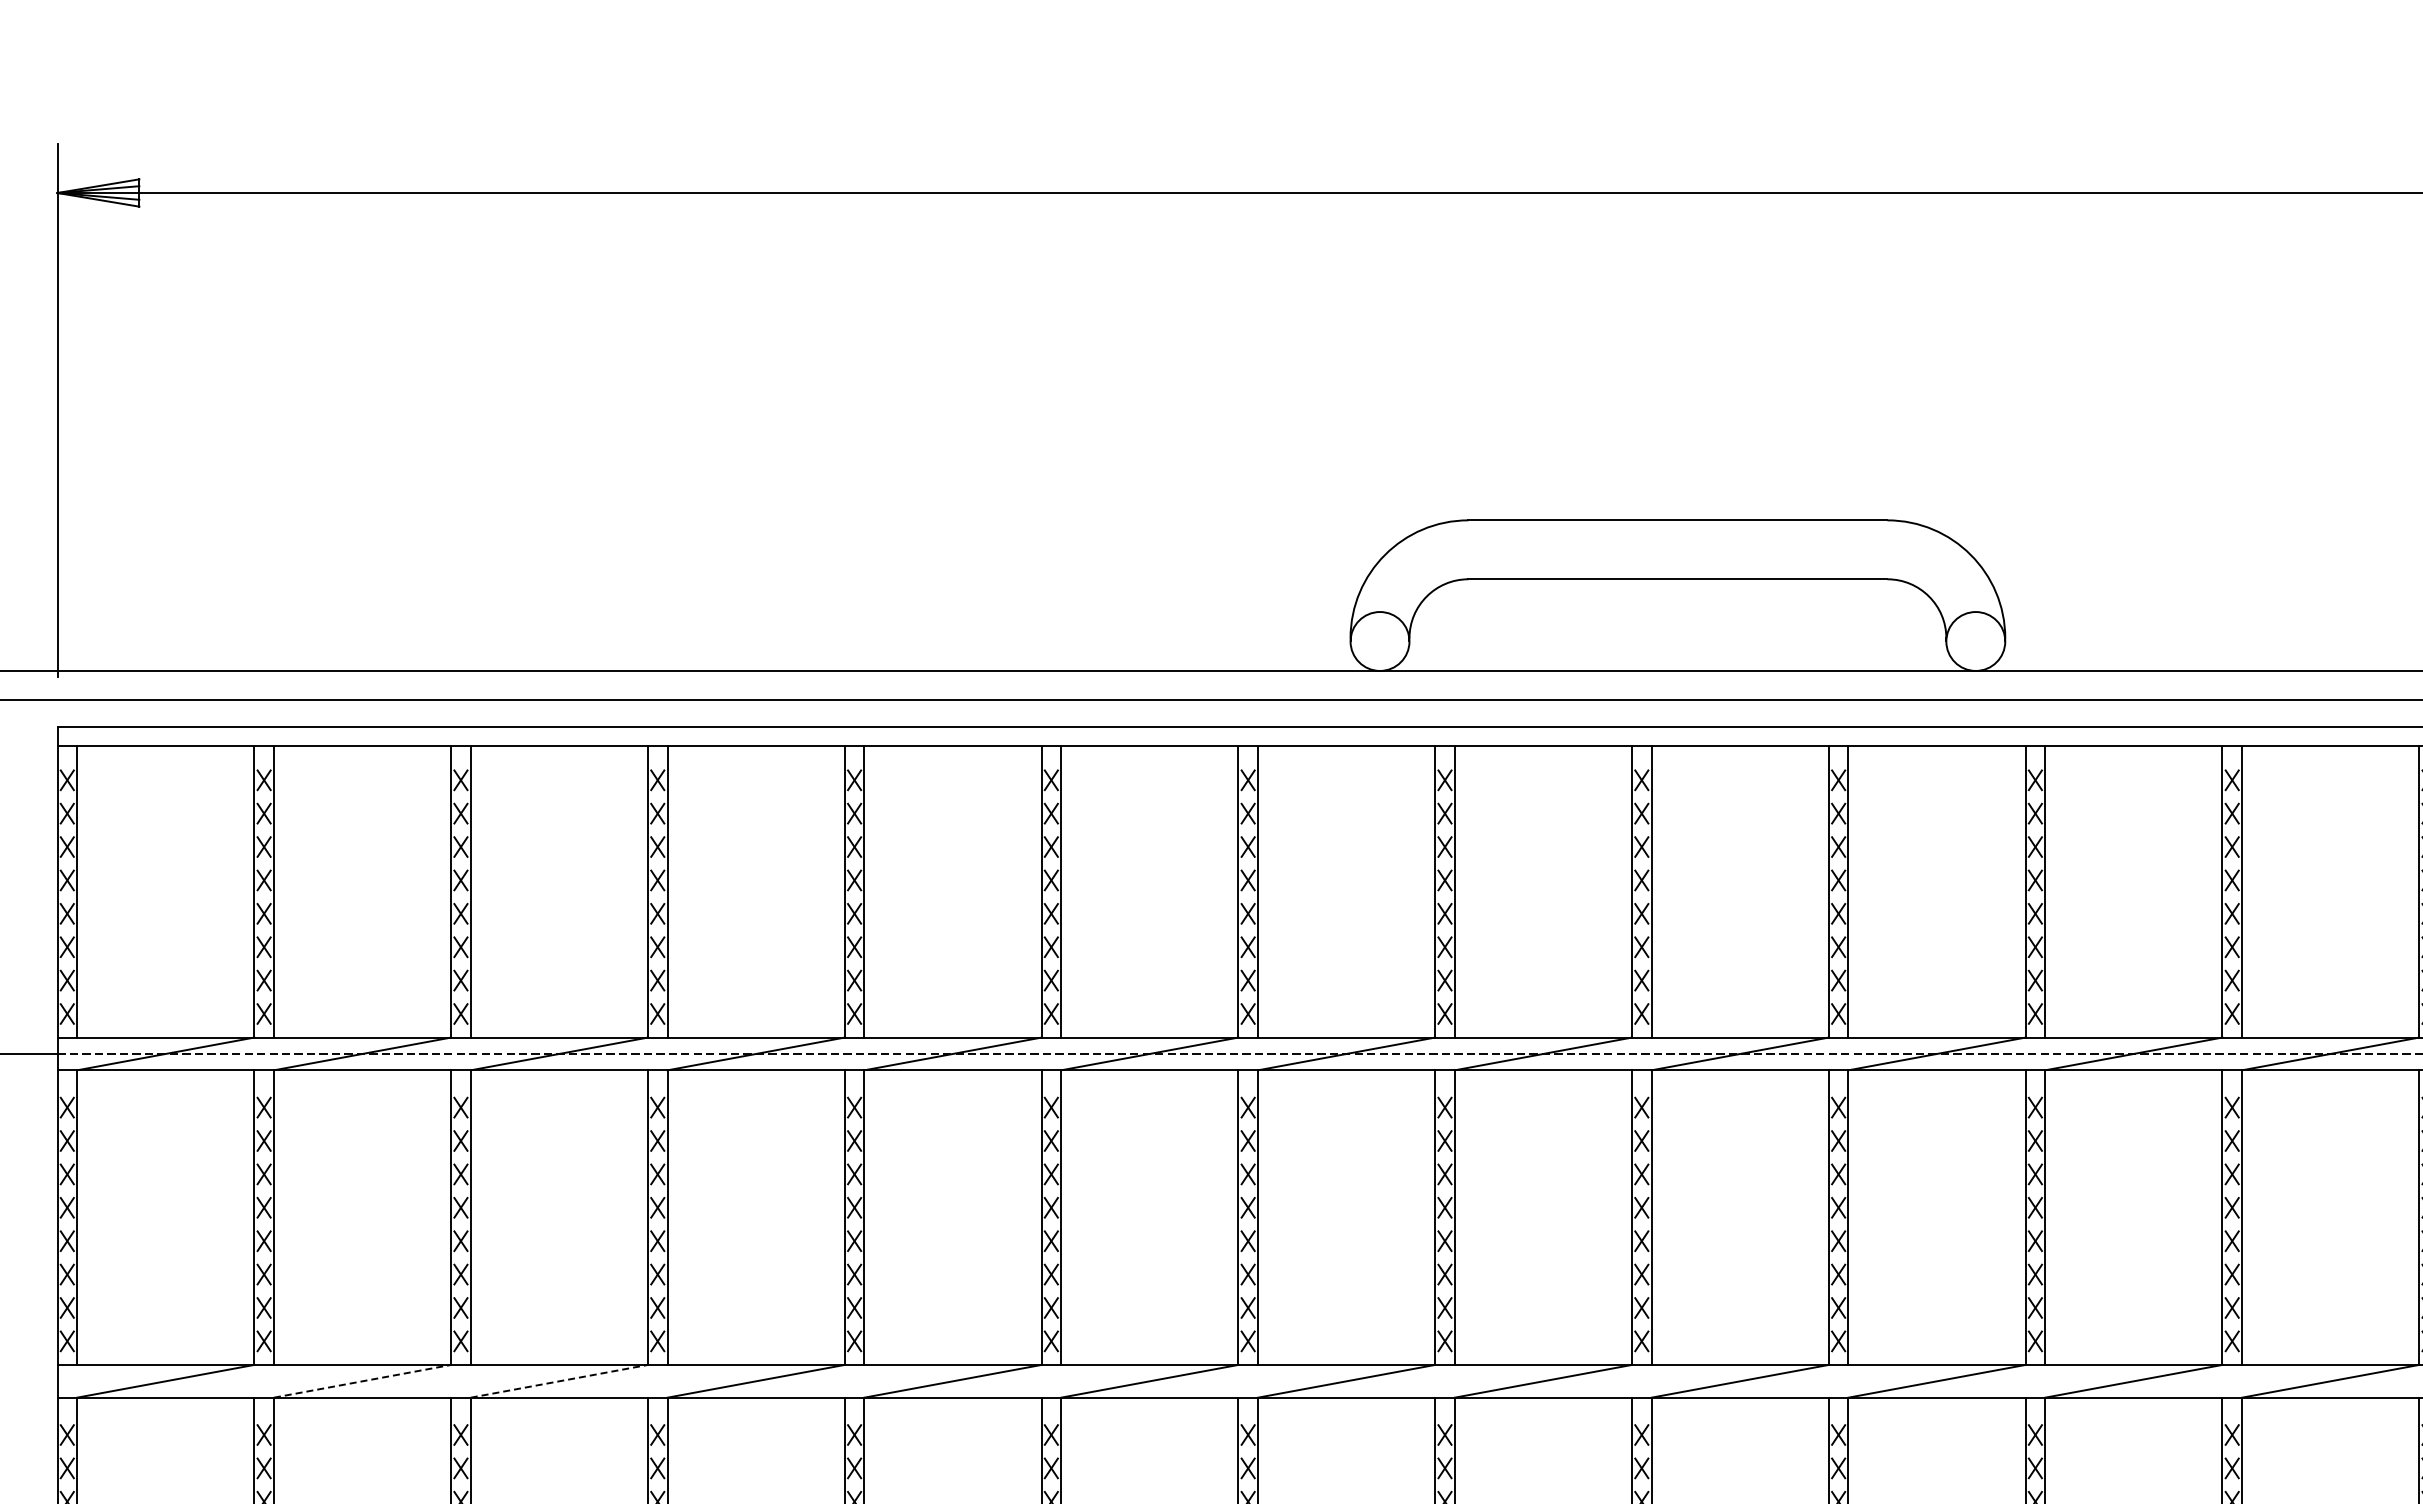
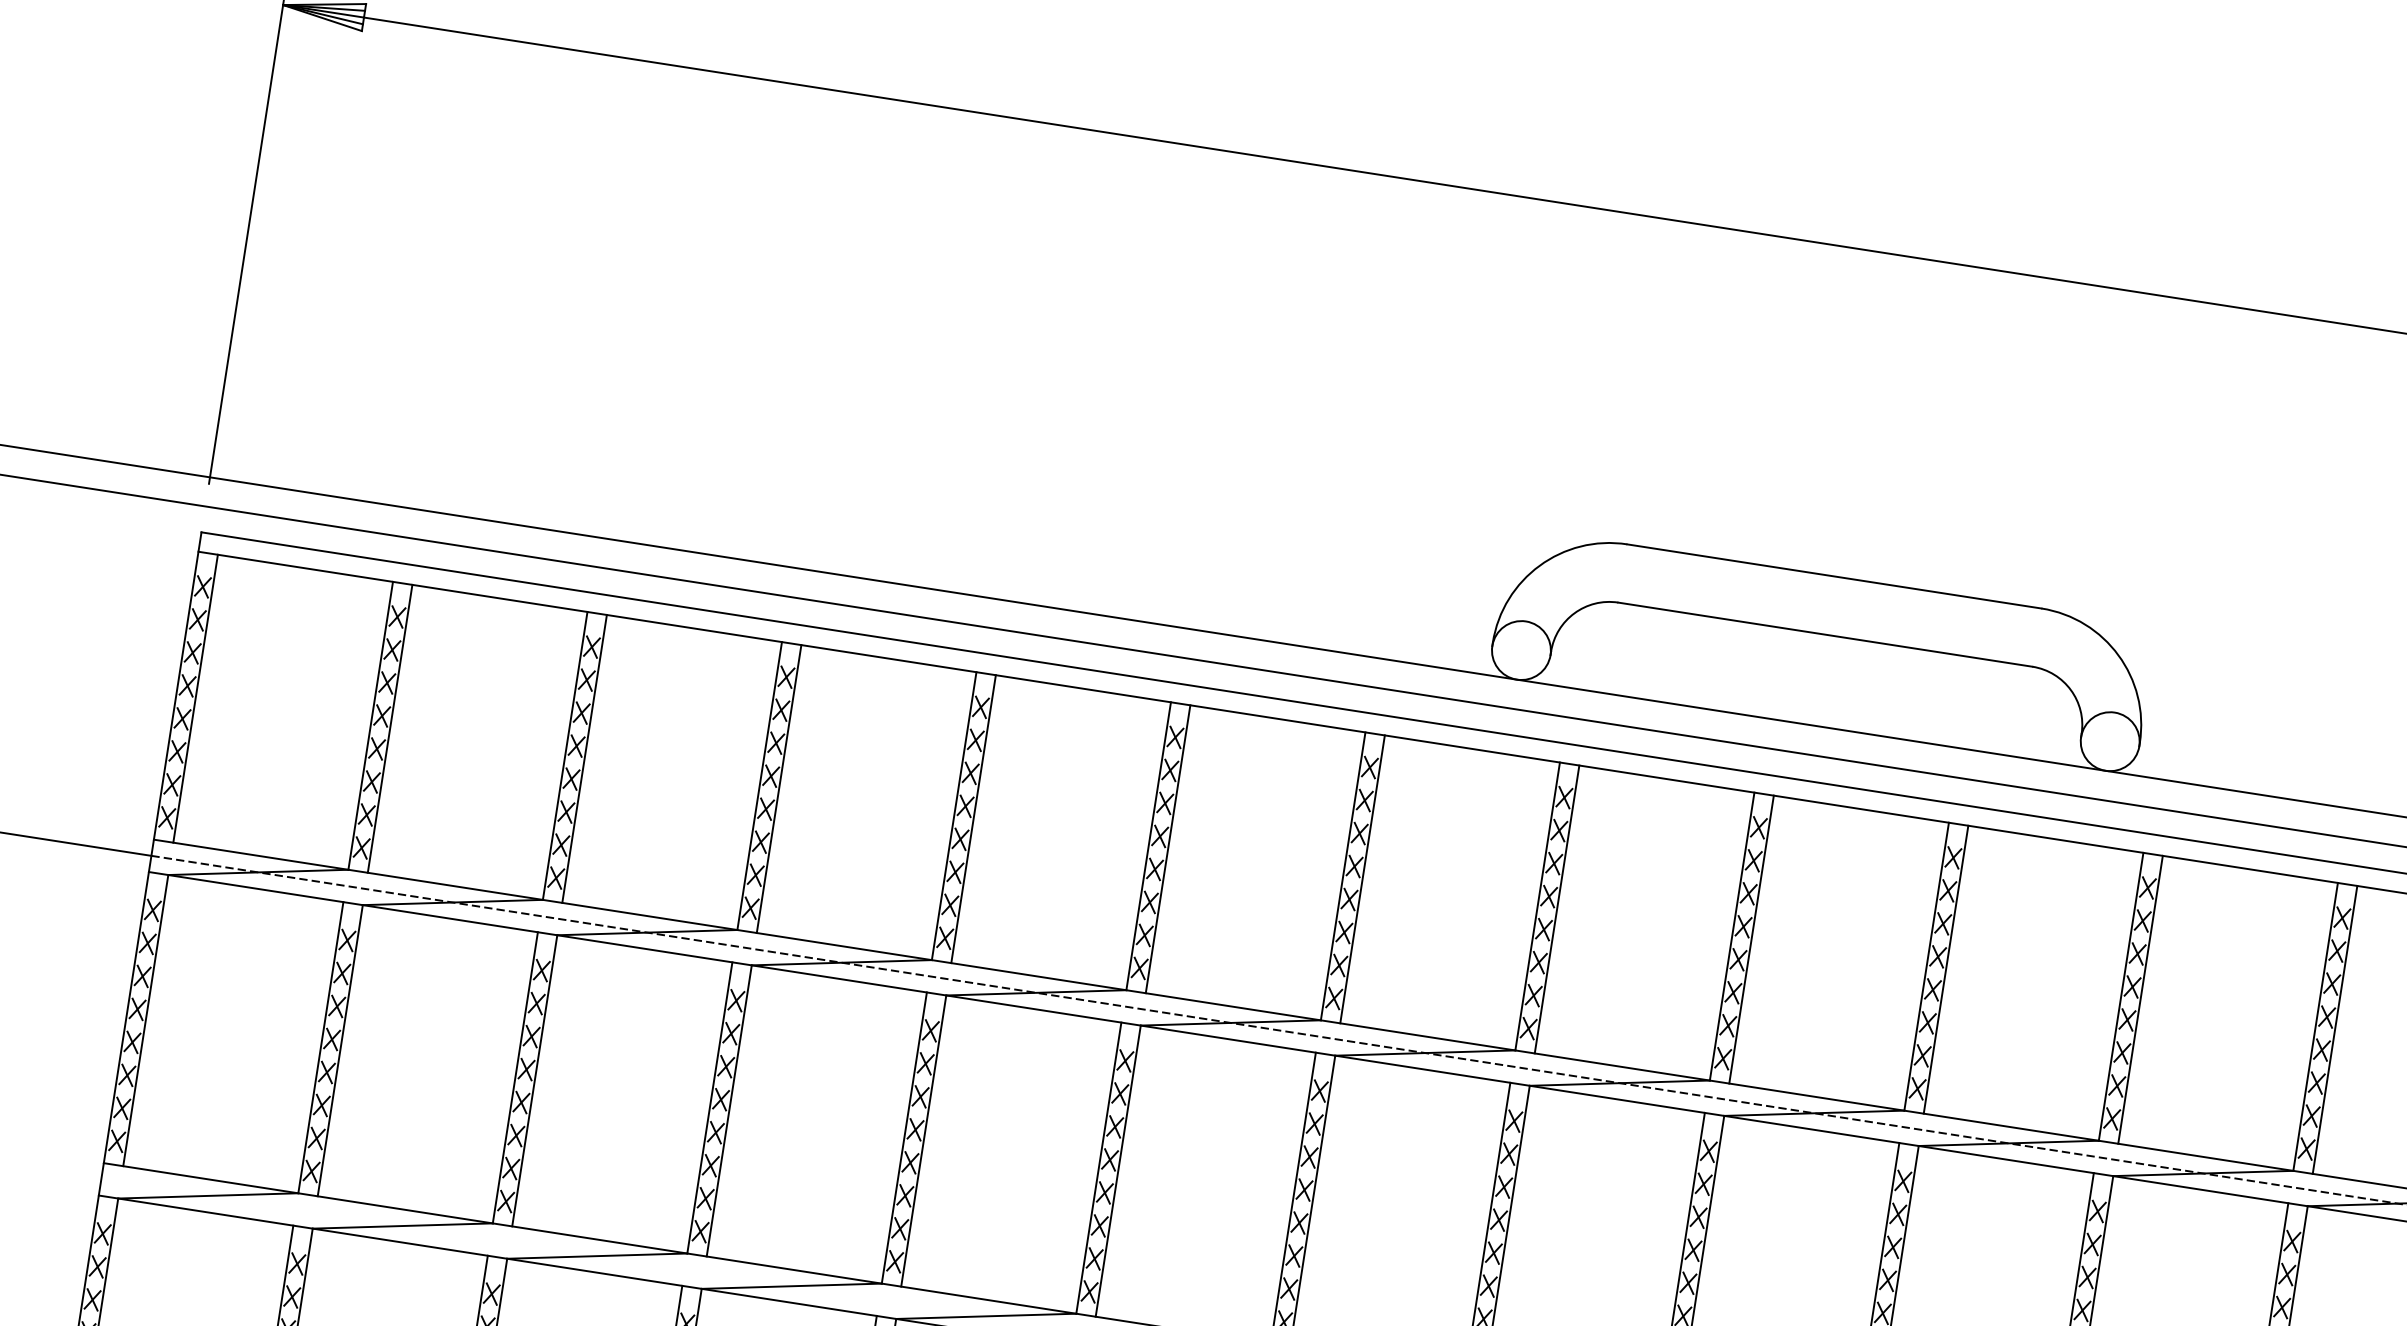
line: (363, 1381) -> (403, 1226), dashed -> solid
line: (559, 1381) -> (597, 1256), dashed -> solid

